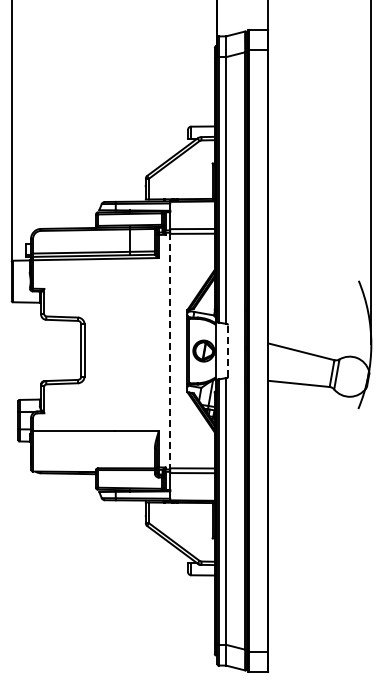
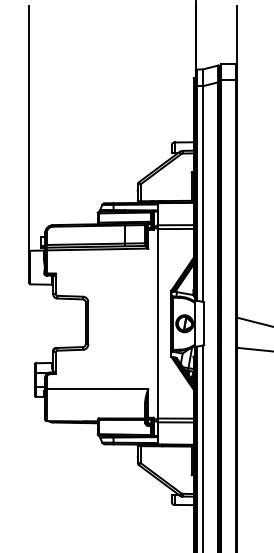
line: (228, 350) -> (204, 323), dashed -> solid
line: (170, 351) -> (157, 324), dashed -> solid

